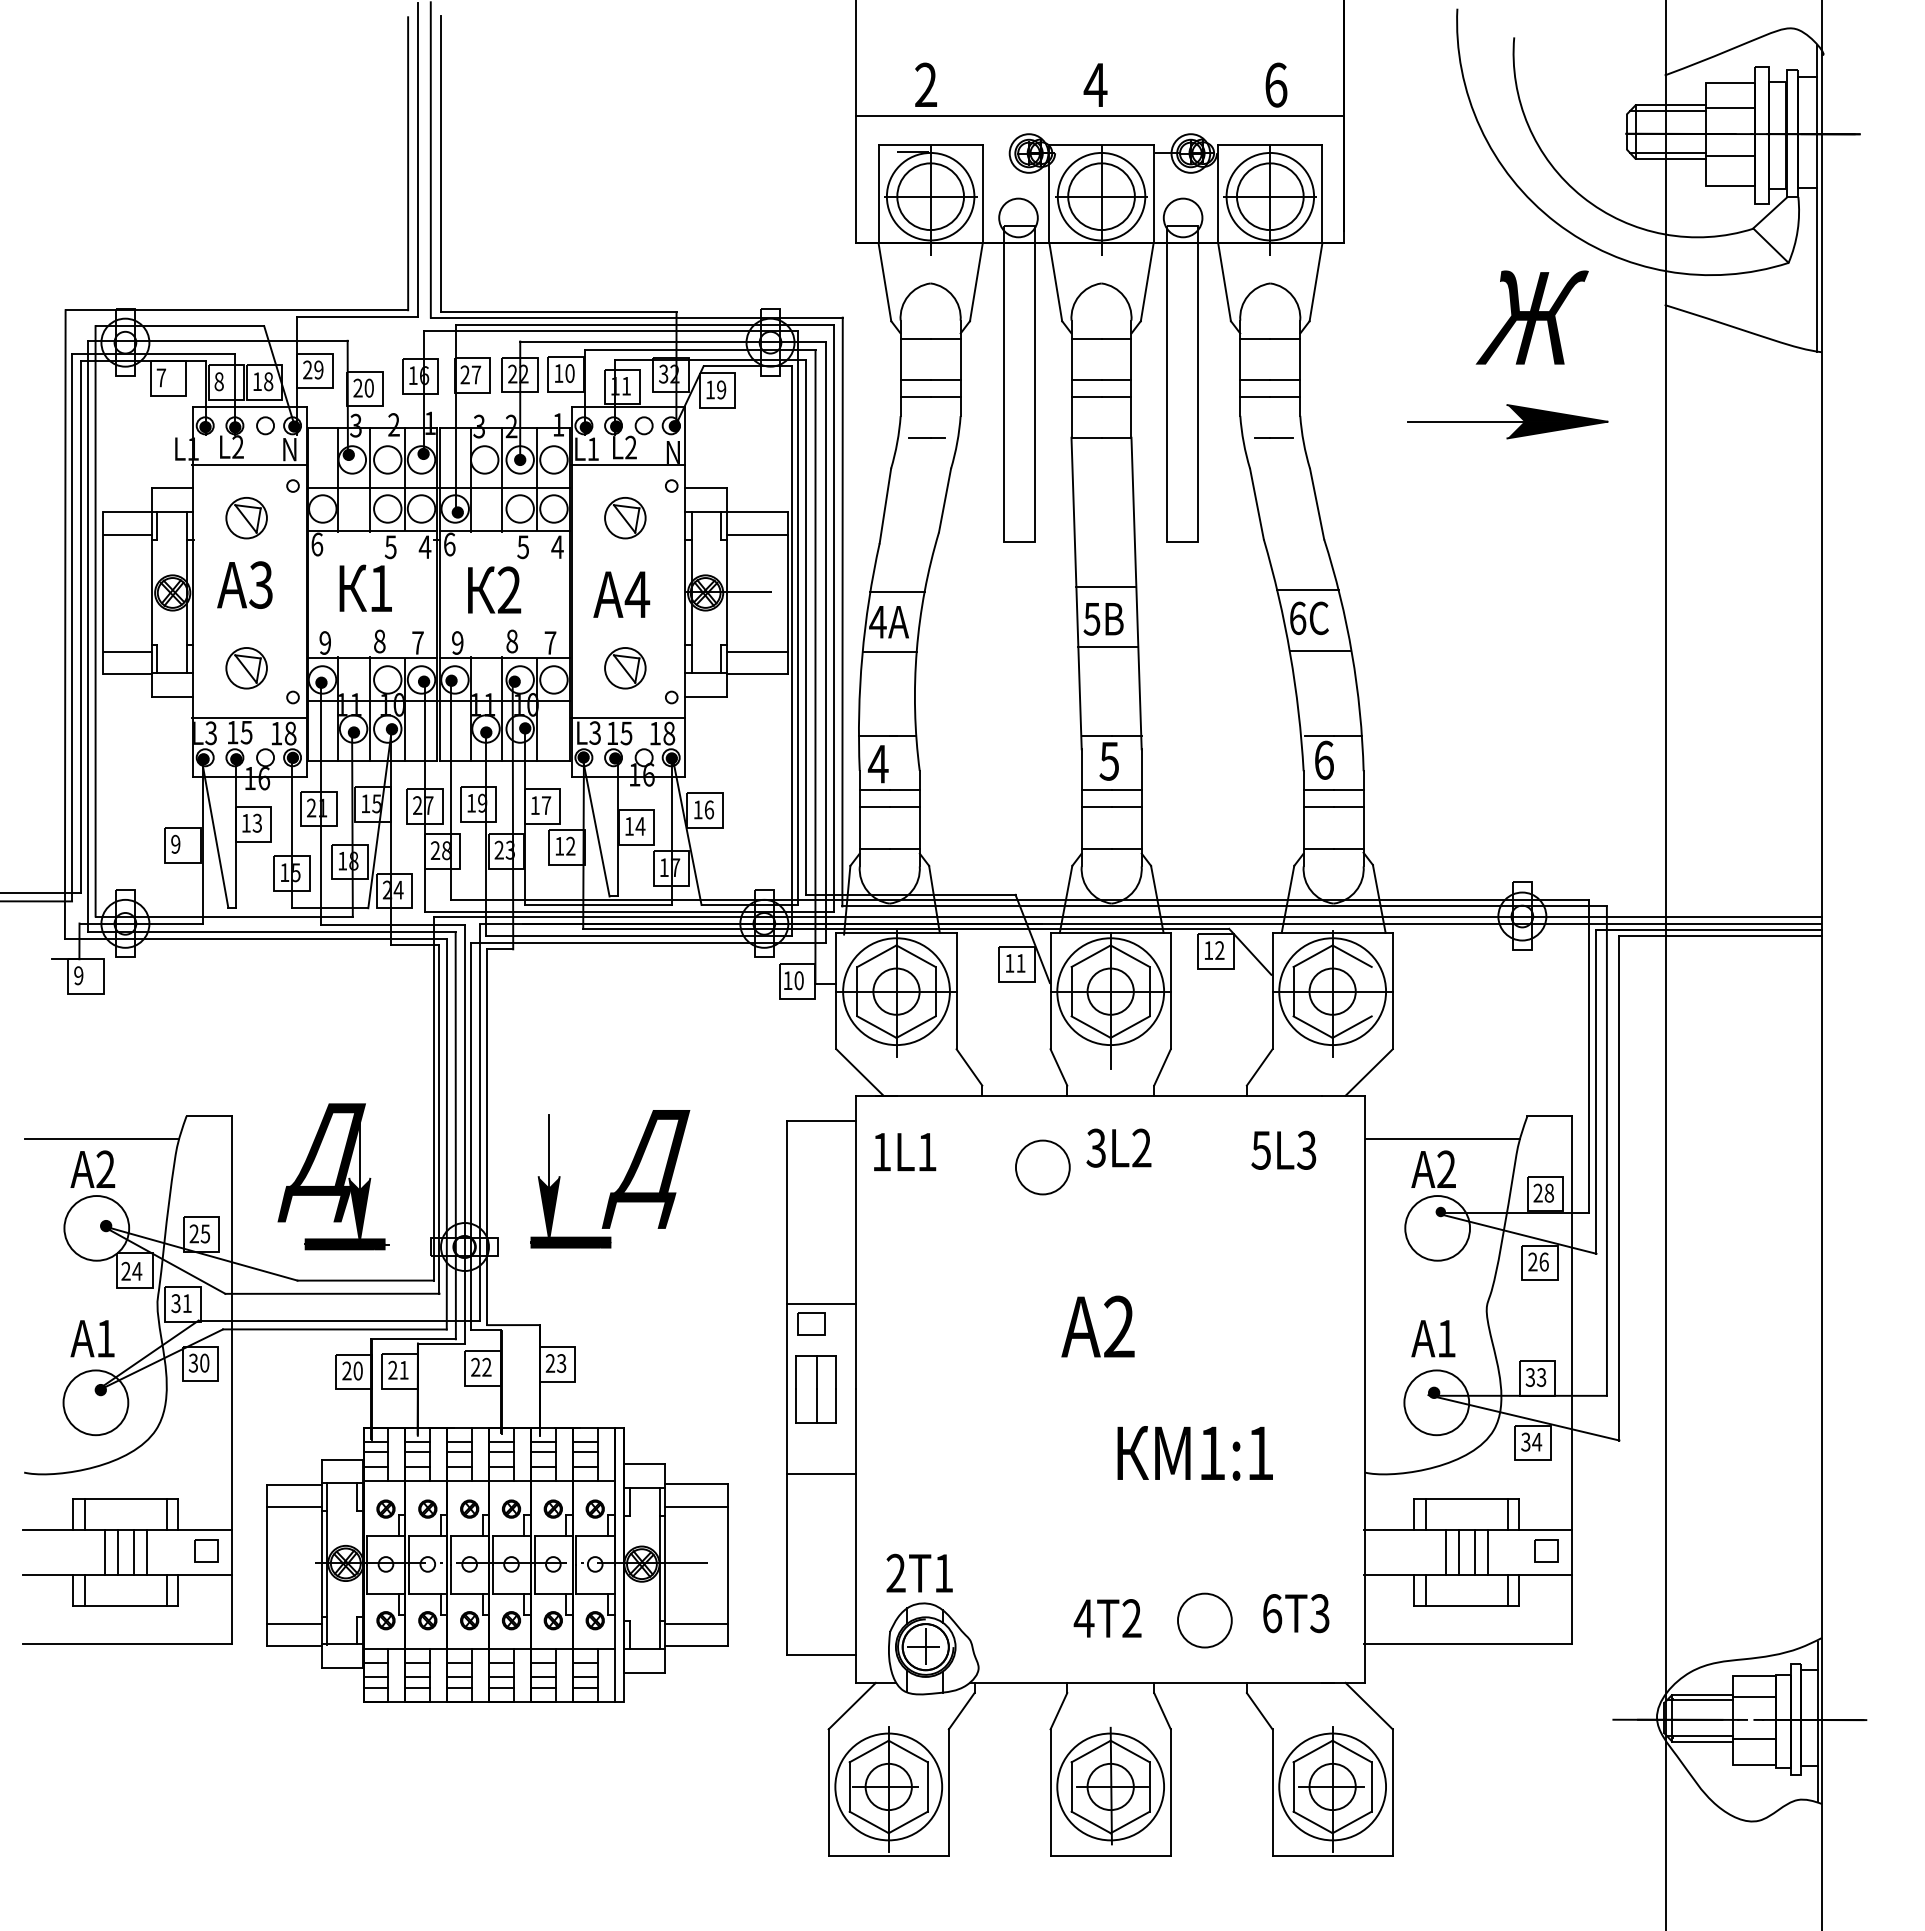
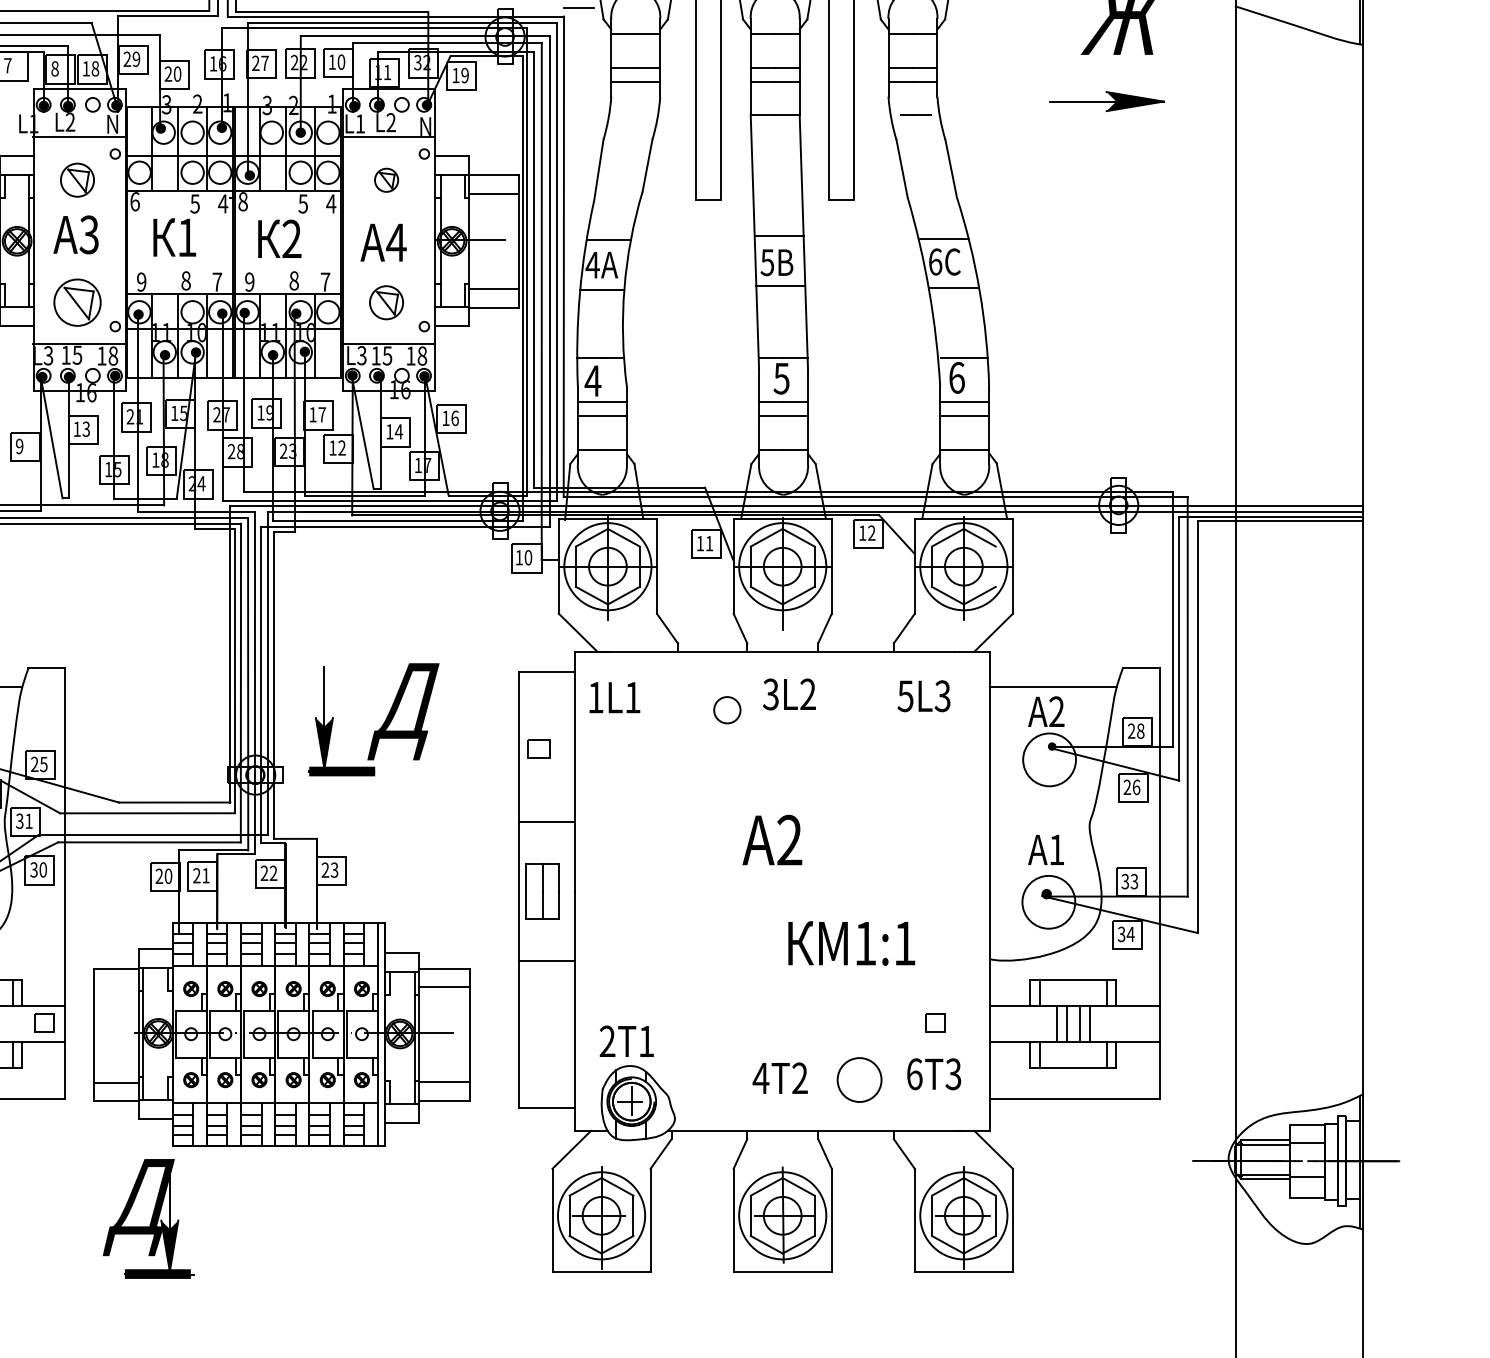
part: (1507, 421) -> (1106, 101), size x0.7
line: (926, 437) -> (578, 8), moved
part: (625, 518) -> (386, 180), size x0.7
text: (449, 544) -> (243, 201), 6 -> 8
part: (246, 668) -> (77, 302), size x1.4
circle: (1042, 1167) -> (727, 710), size x0.6
part: (333, 1176) -> (148, 1218), moved
part: (811, 1323) -> (538, 748), moved
line: (294, 1507) -> (116, 987), removed
part: (1546, 1550) -> (935, 1022), moved

